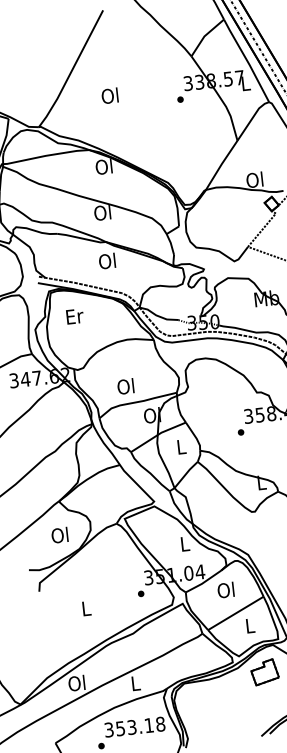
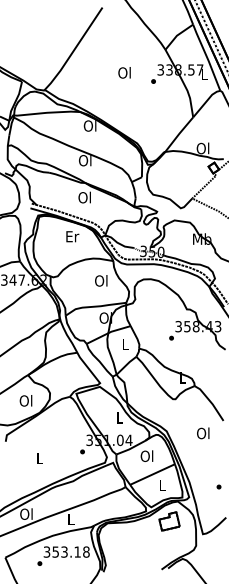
text: (109, 95) -> (124, 72), moved
text: (74, 316) -> (72, 236), moved
text: (126, 386) -> (101, 280), moved

